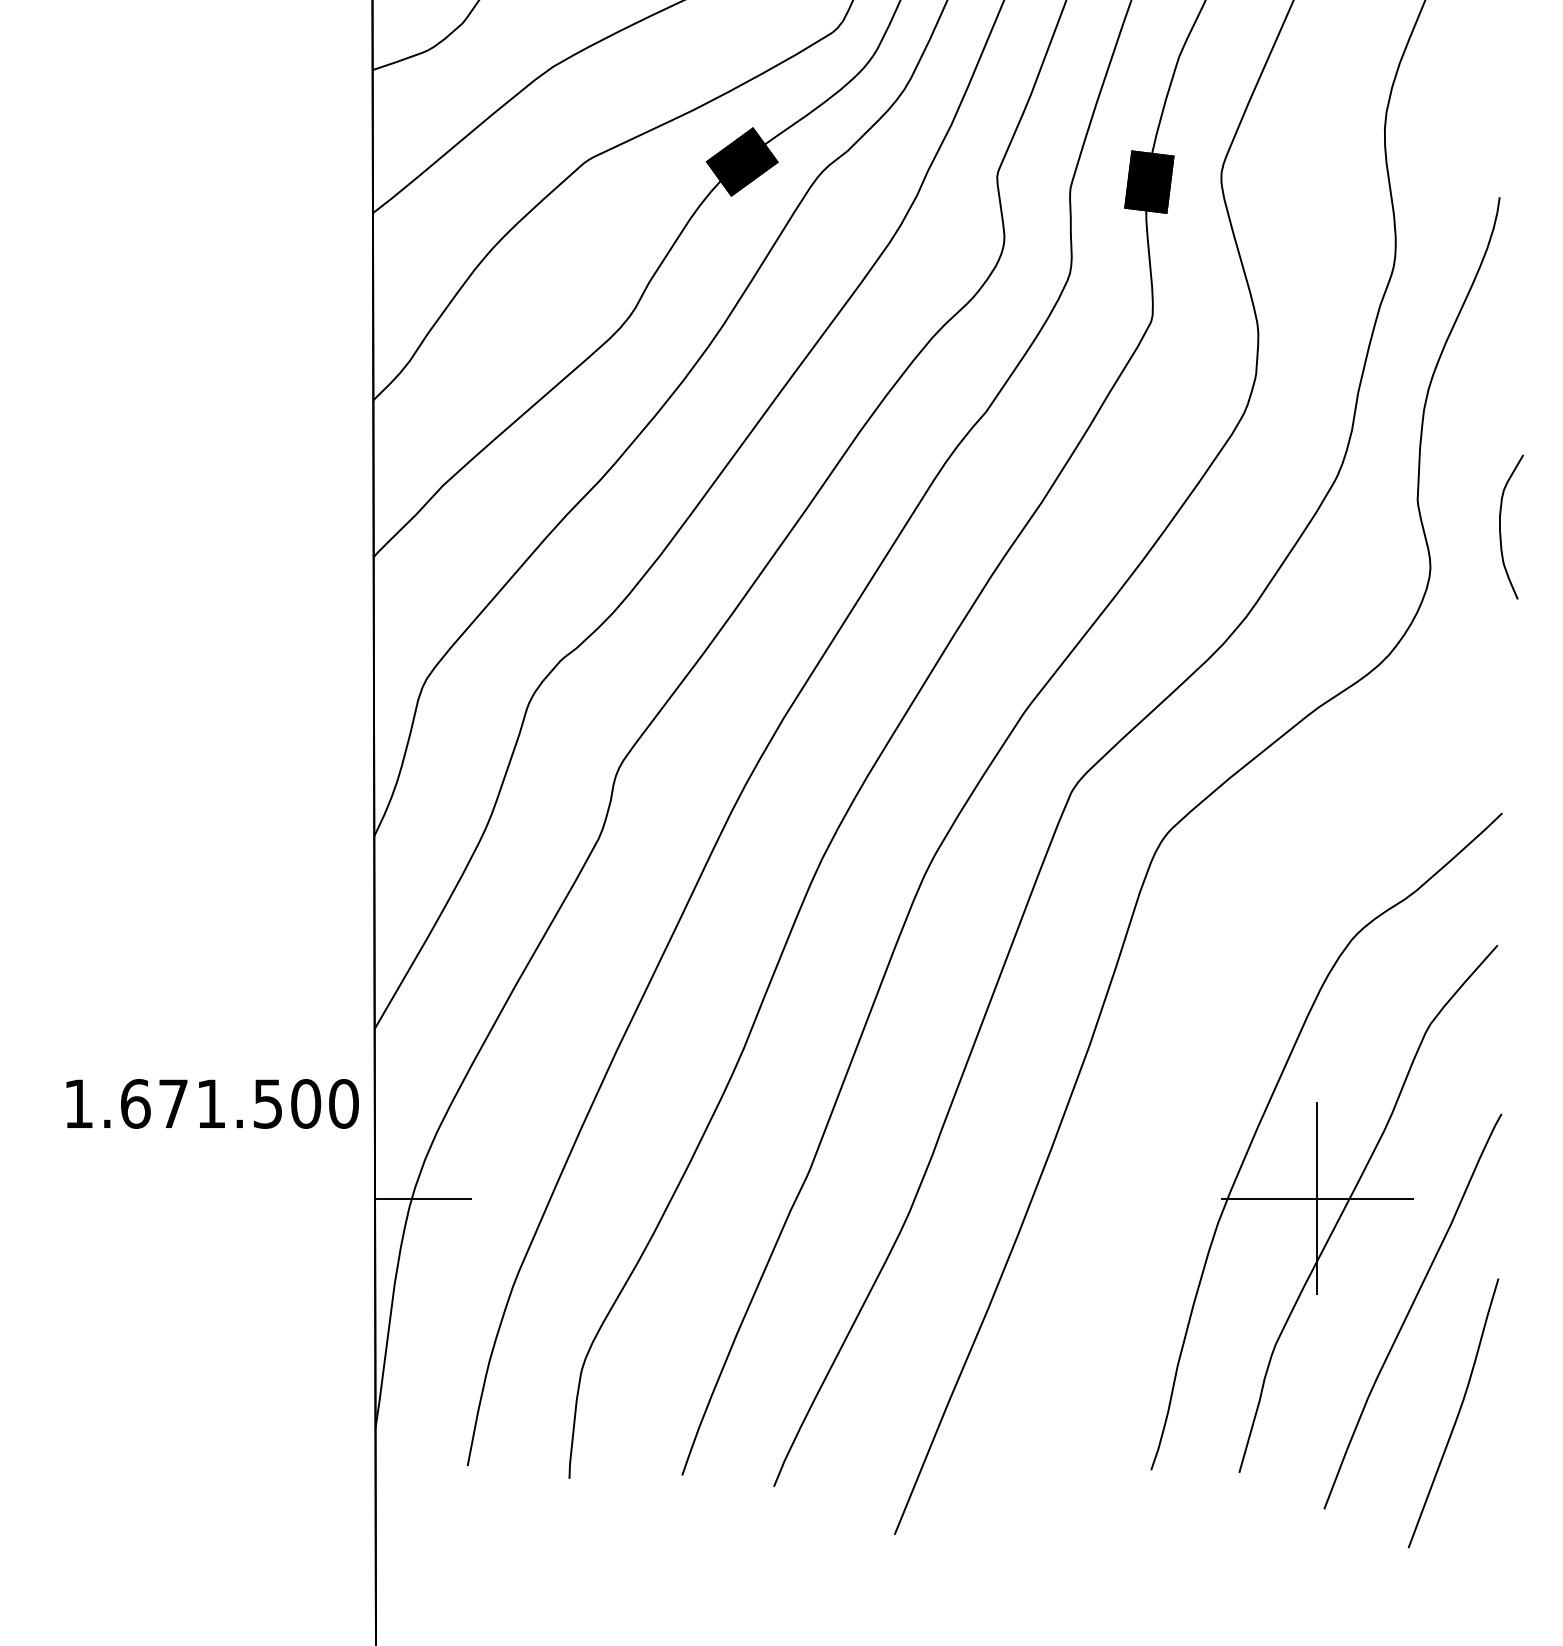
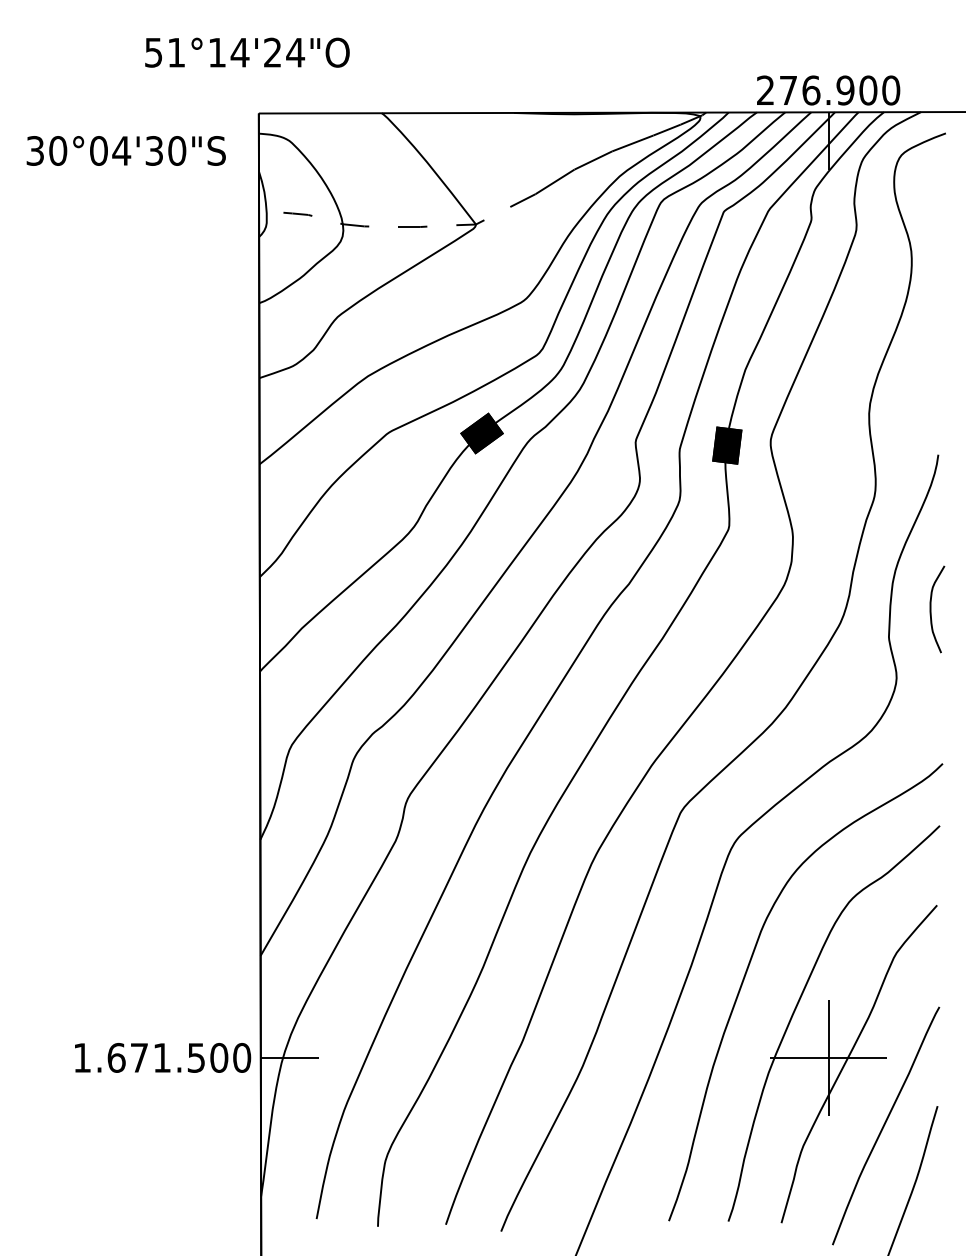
curve: (1501, 527) -> (931, 609), moved
curve: (1182, 1056) -> (747, 972), added
text: (213, 1103) -> (163, 1057), moved

